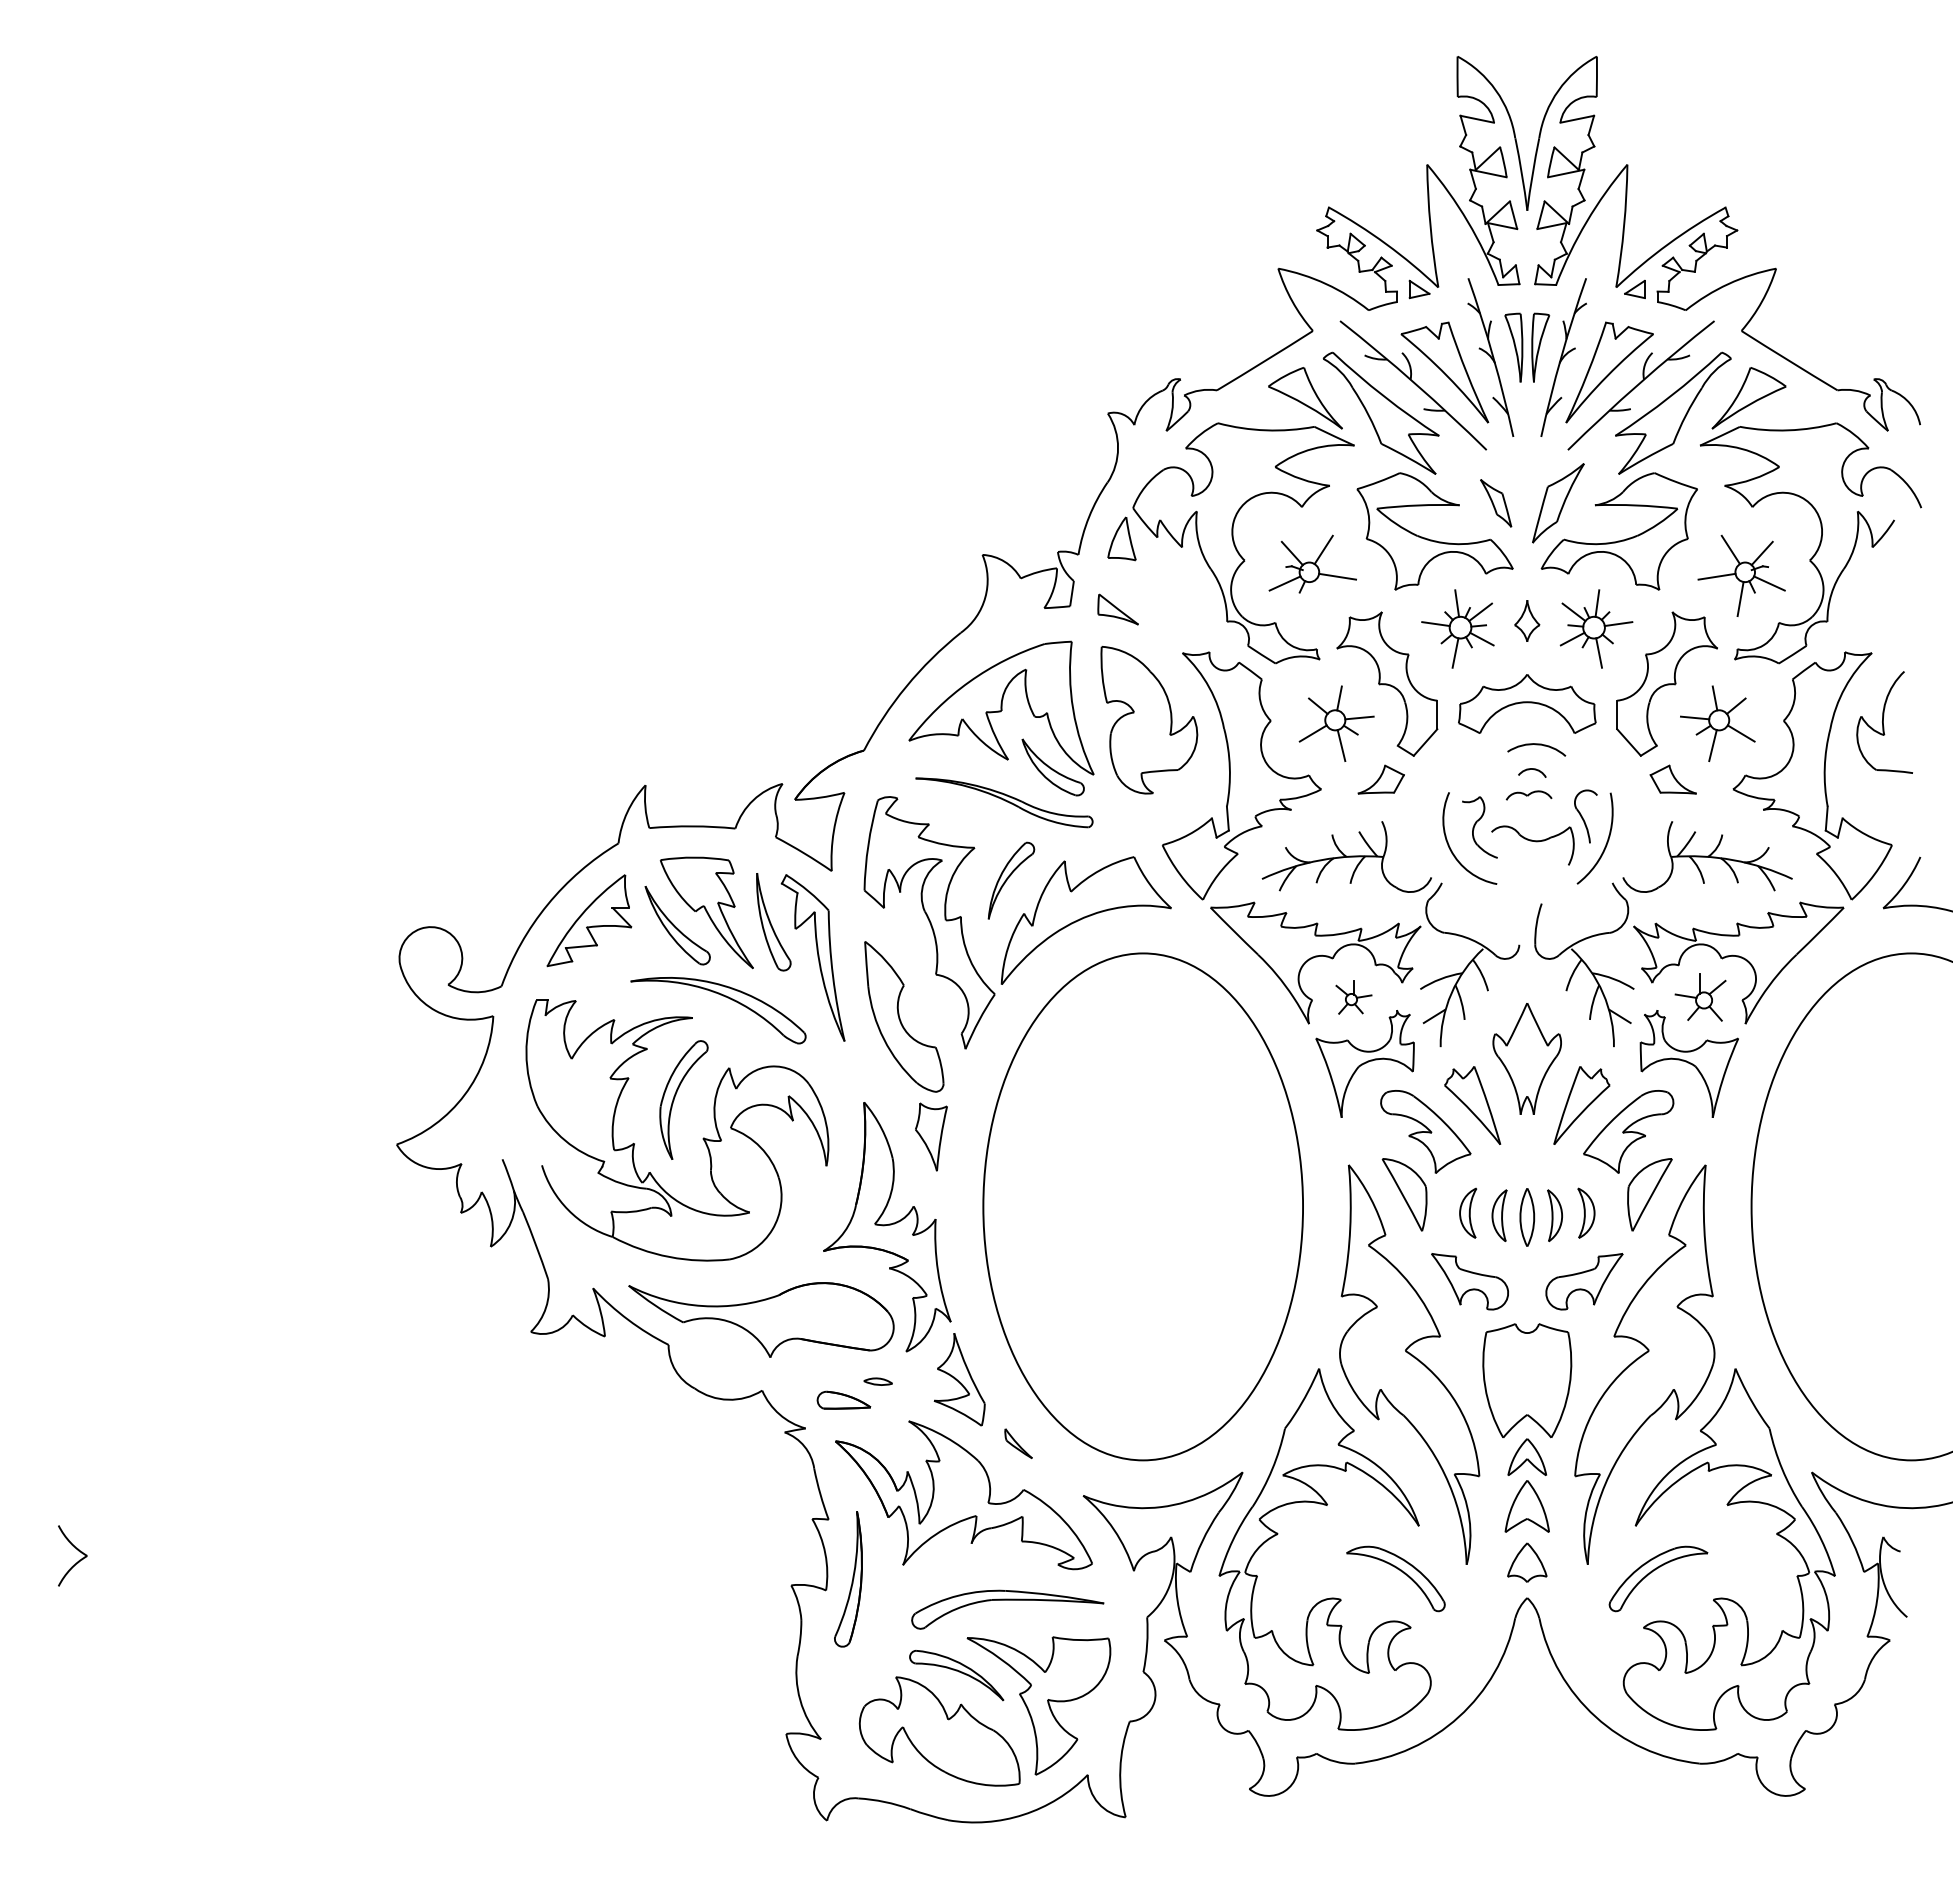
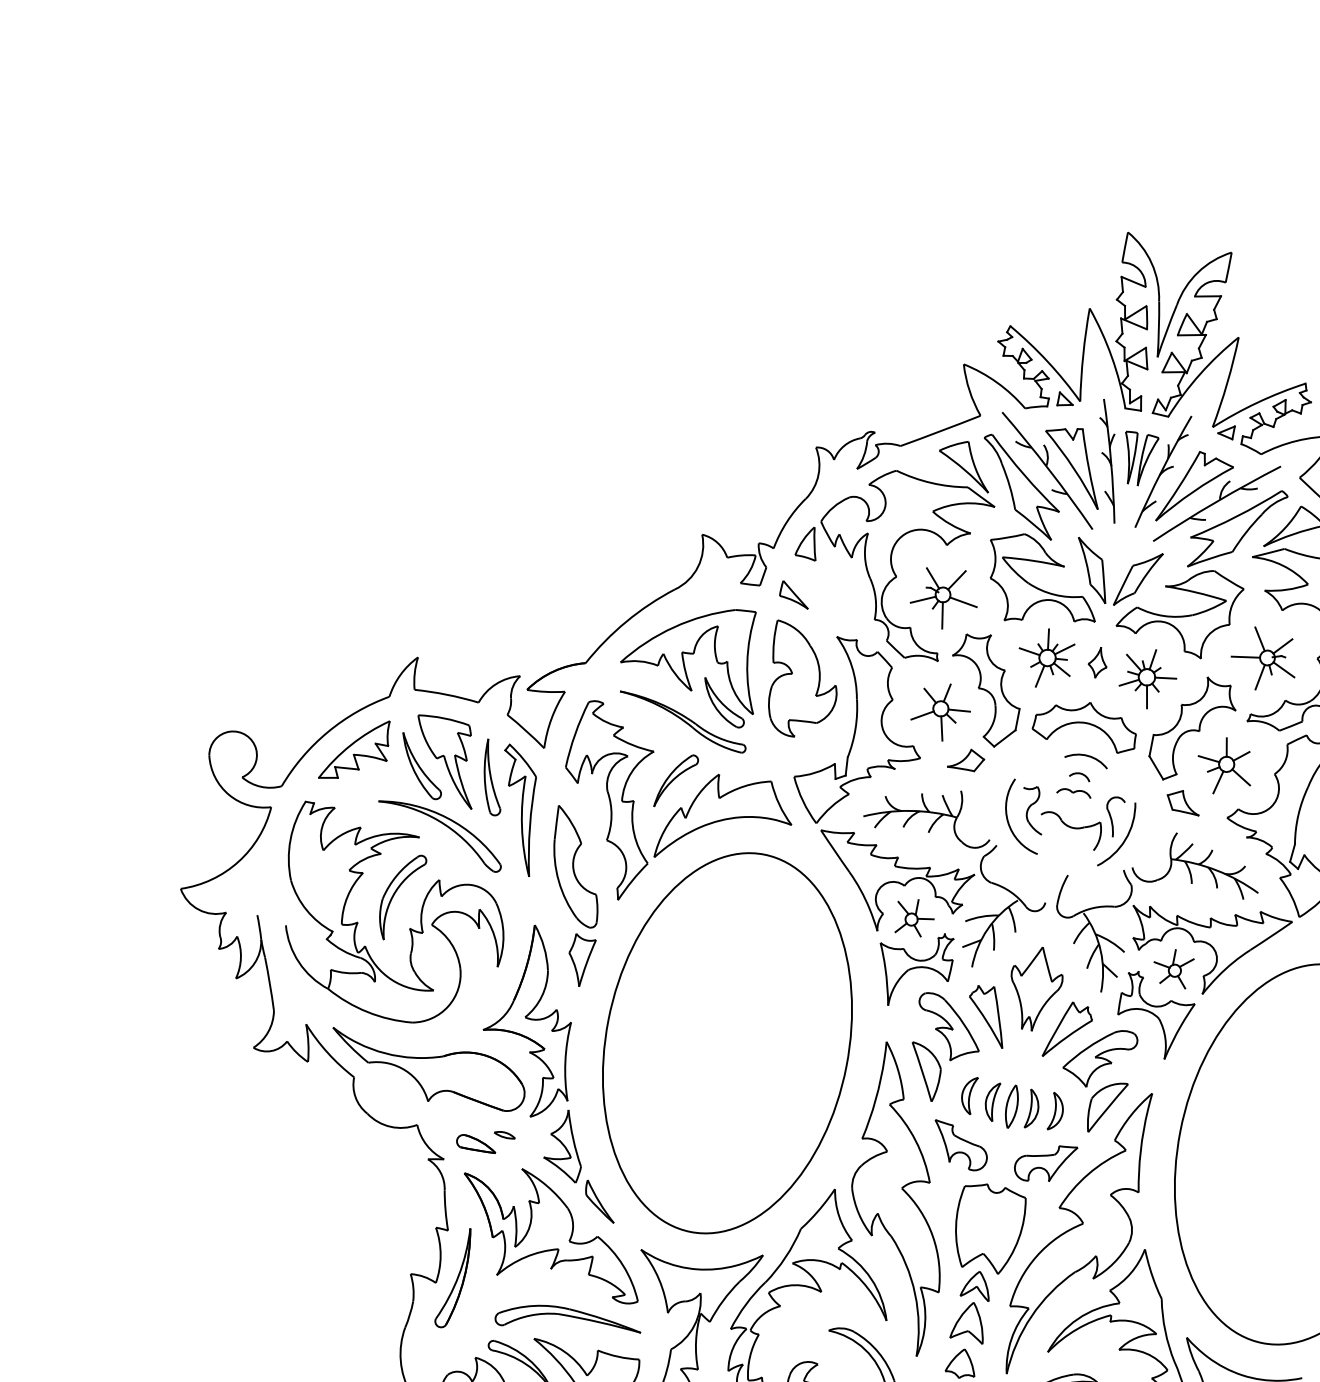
part: (1495, 503) -> (1091, 570), size x1.67
line: (1313, 599) -> (942, 615), added
part: (1353, 997) -> (914, 917), size x1.43
part: (1018, 1443) -> (600, 1201), size x1.67

